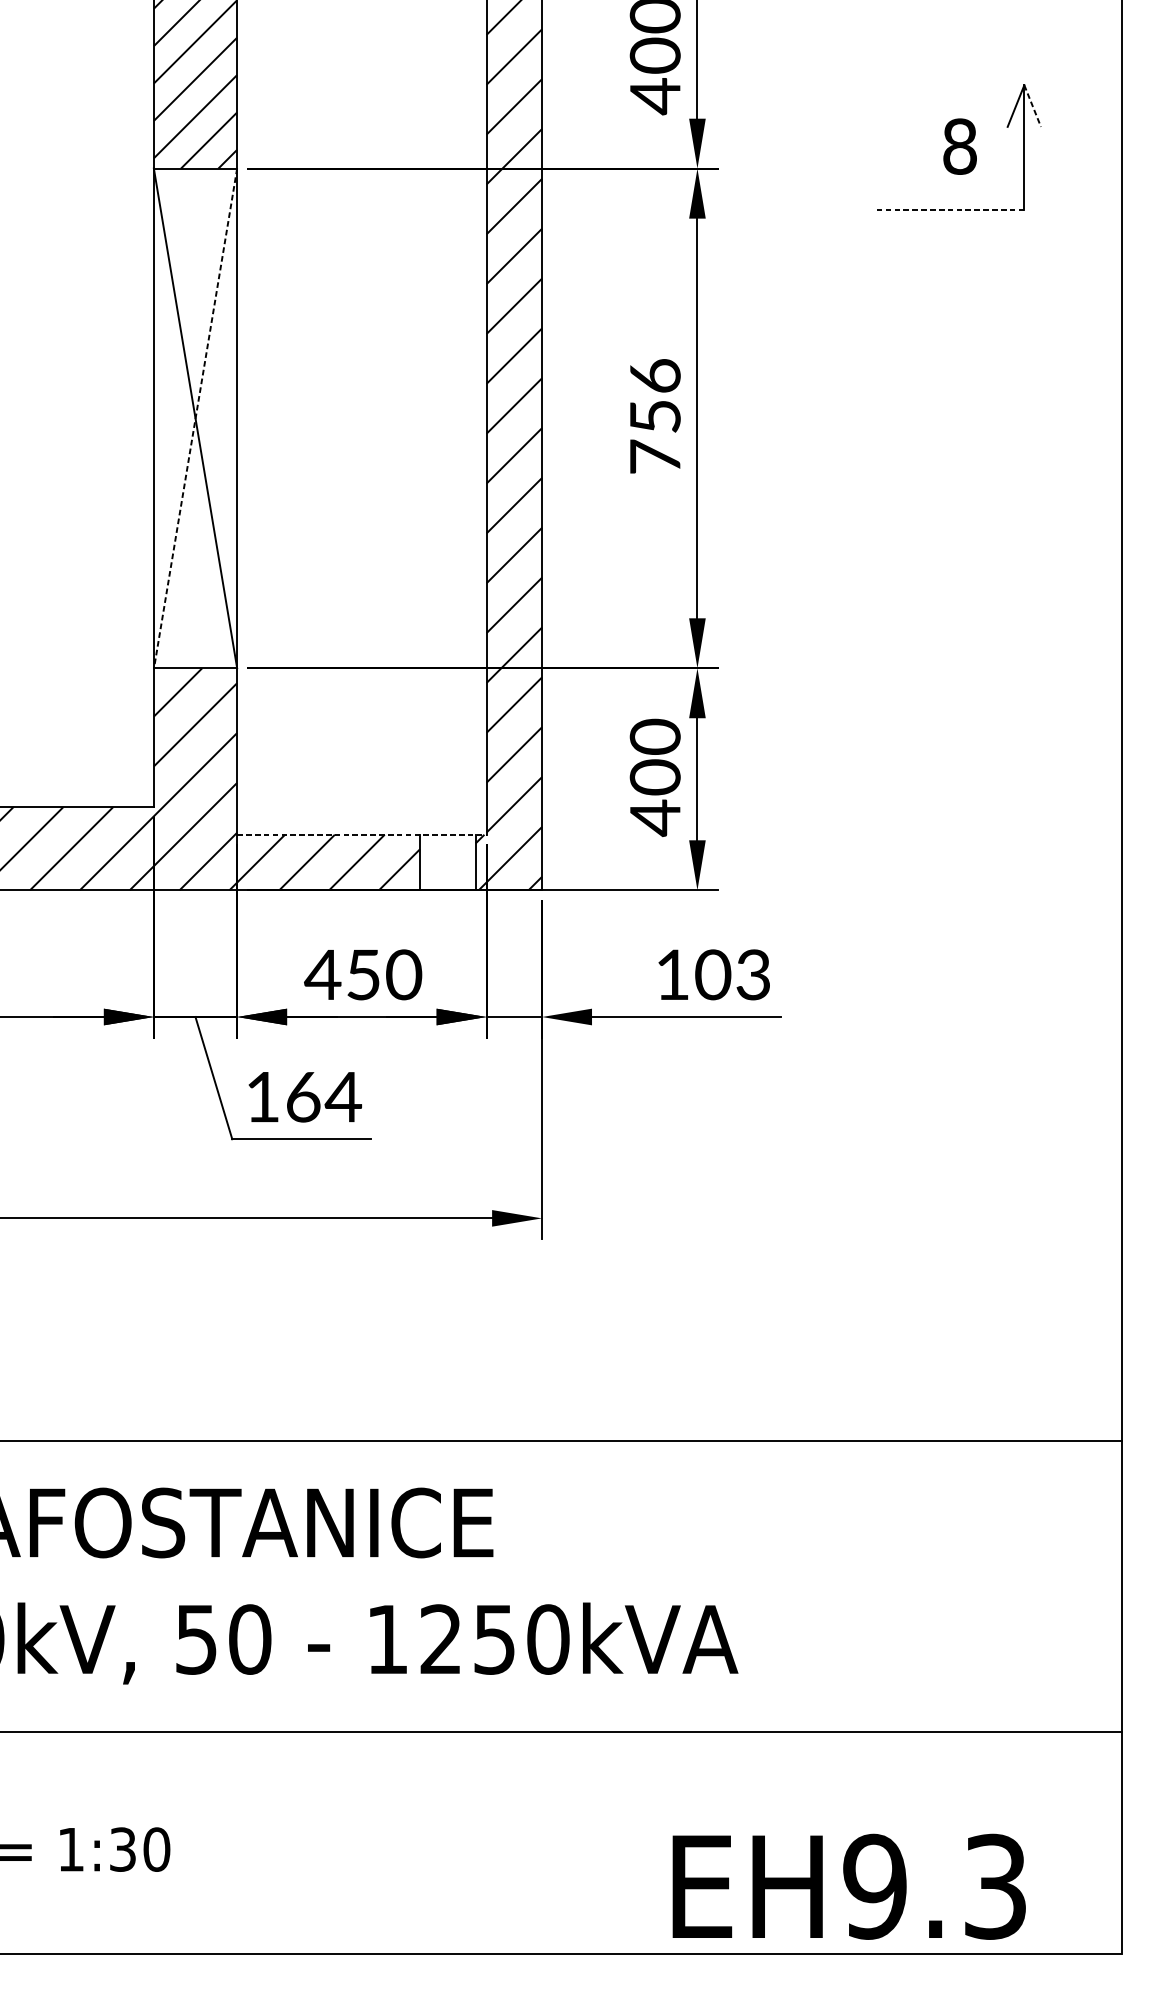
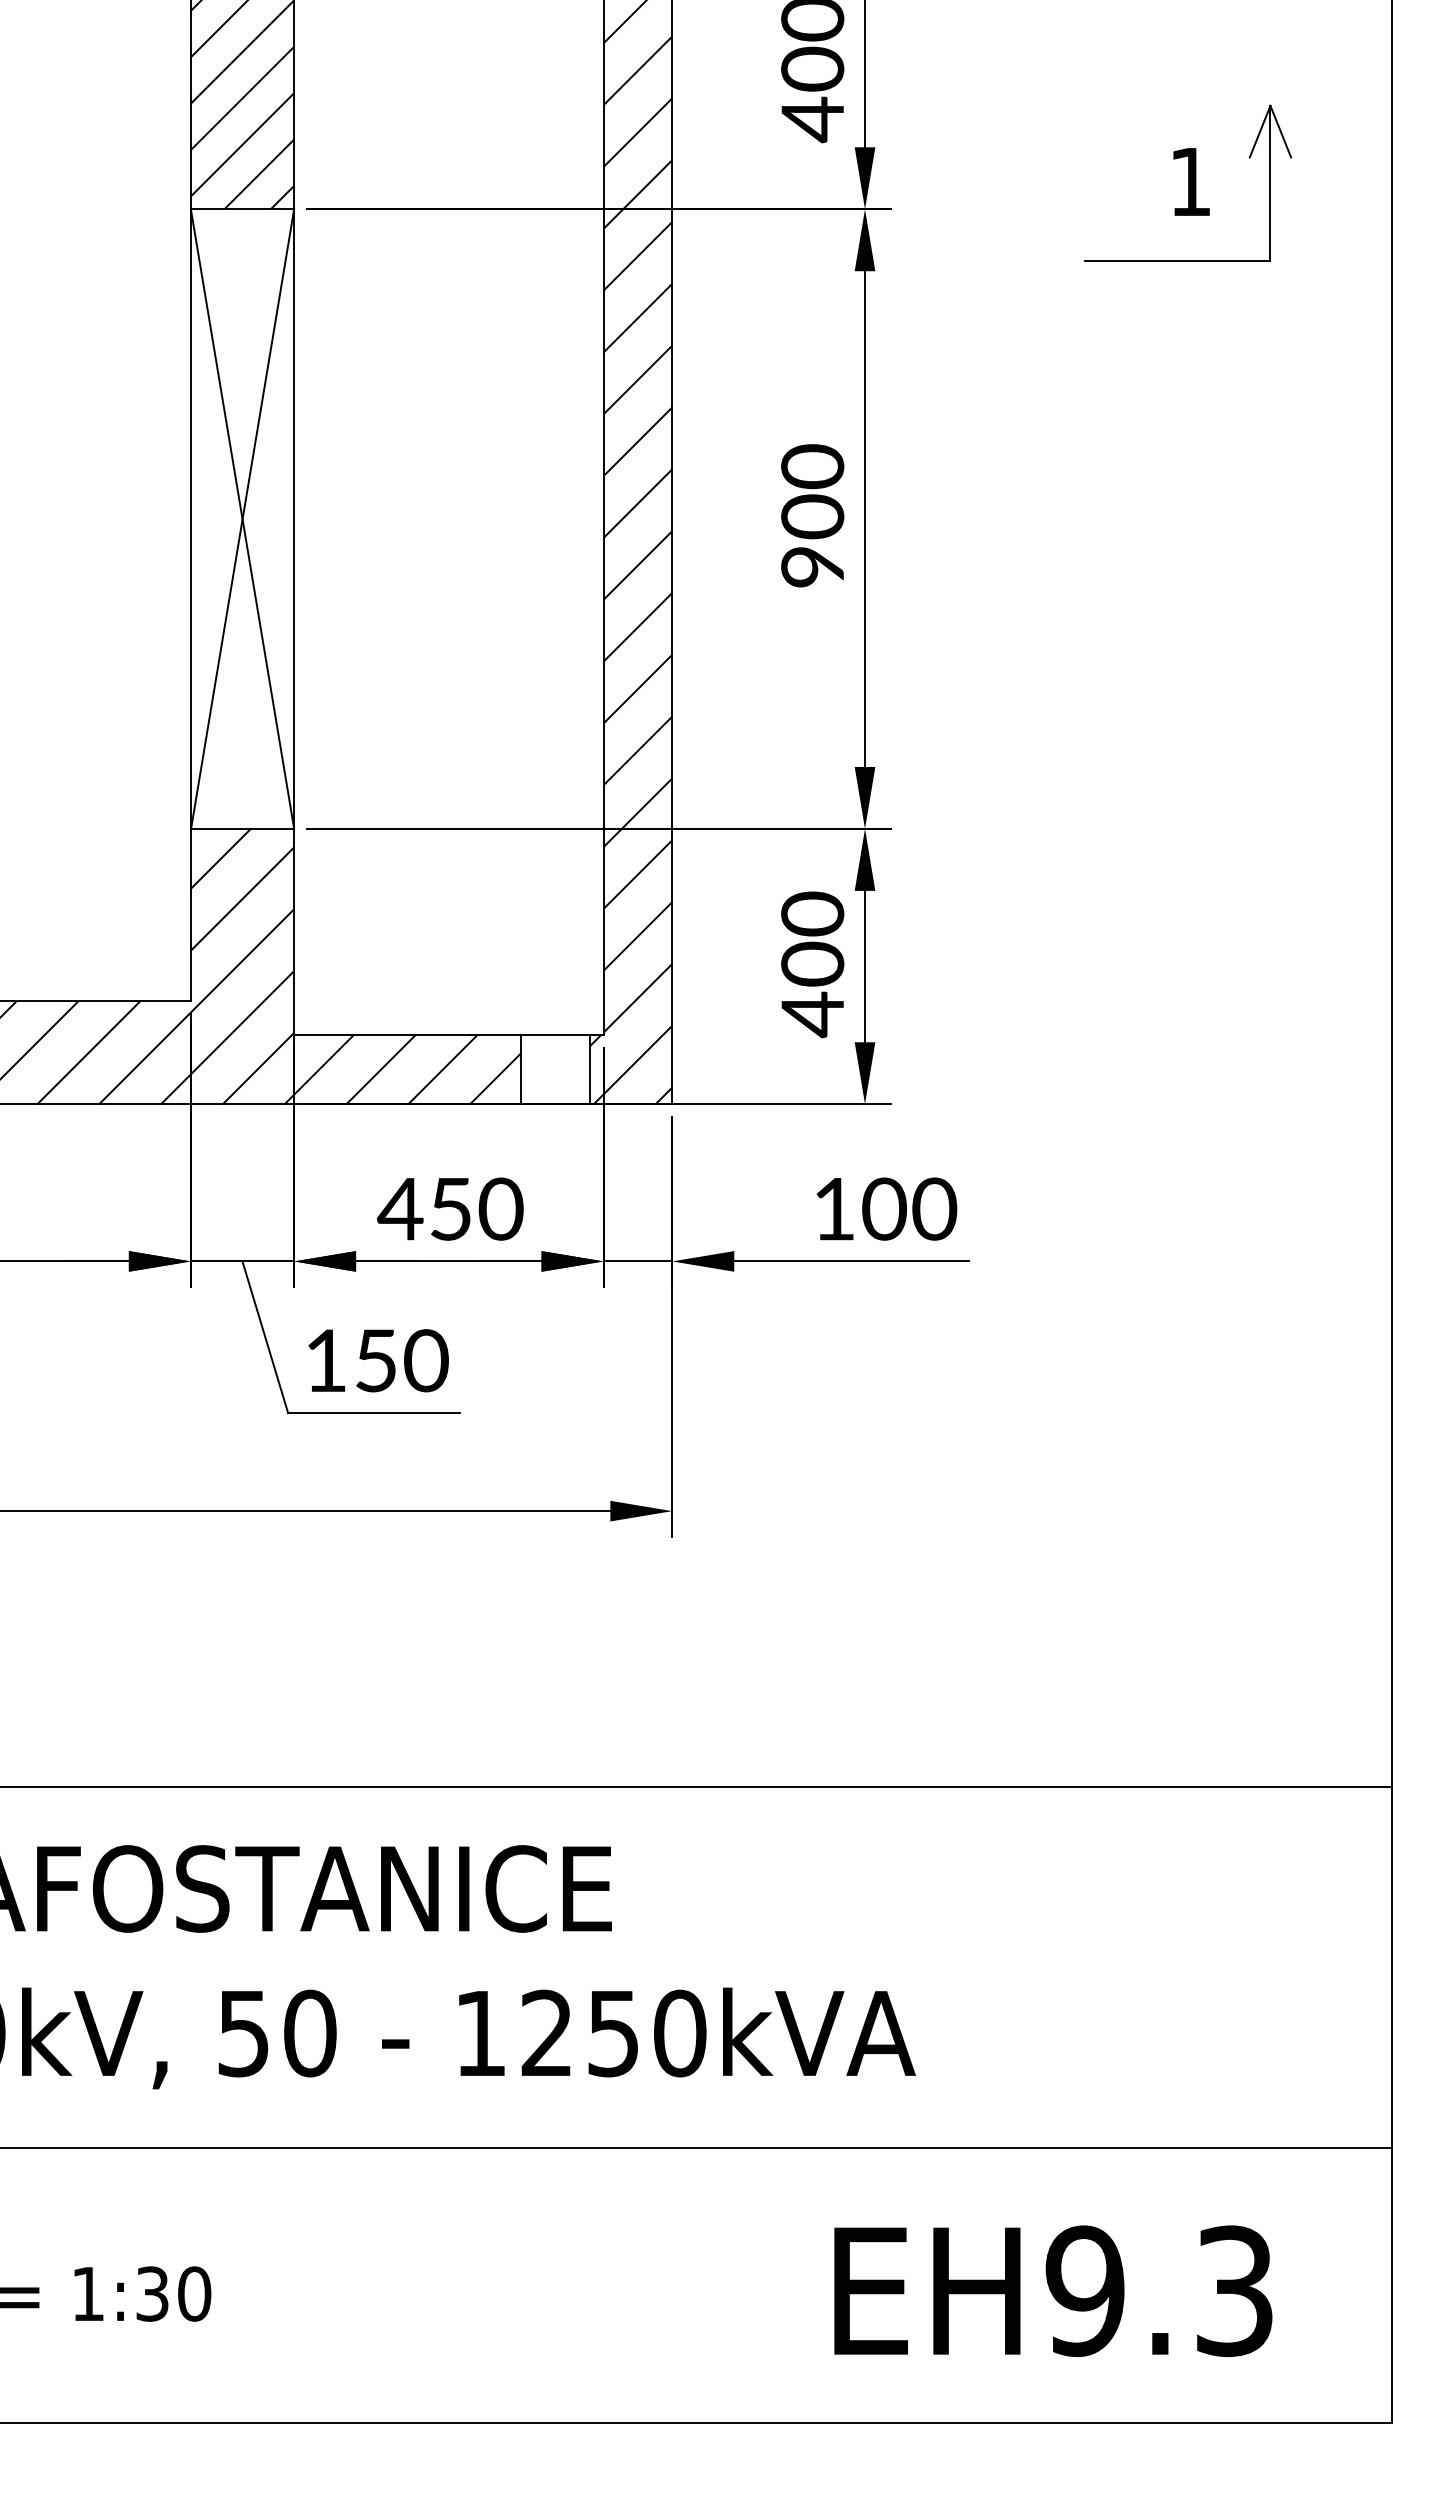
line: (1032, 105) -> (1280, 131), dashed -> solid
text: (959, 147) -> (1190, 182), 8 -> 1
line: (949, 209) -> (1177, 260), dashed -> solid
text: (655, 415) -> (812, 515), 756 -> 900
line: (195, 418) -> (242, 519), dashed -> solid
line: (361, 834) -> (448, 1035), dashed -> solid
text: (753, 974) -> (934, 1208), 103 -> 100
text: (324, 1096) -> (402, 1360), 164 -> 150
text: (849, 1887) -> (1053, 2291), moved

